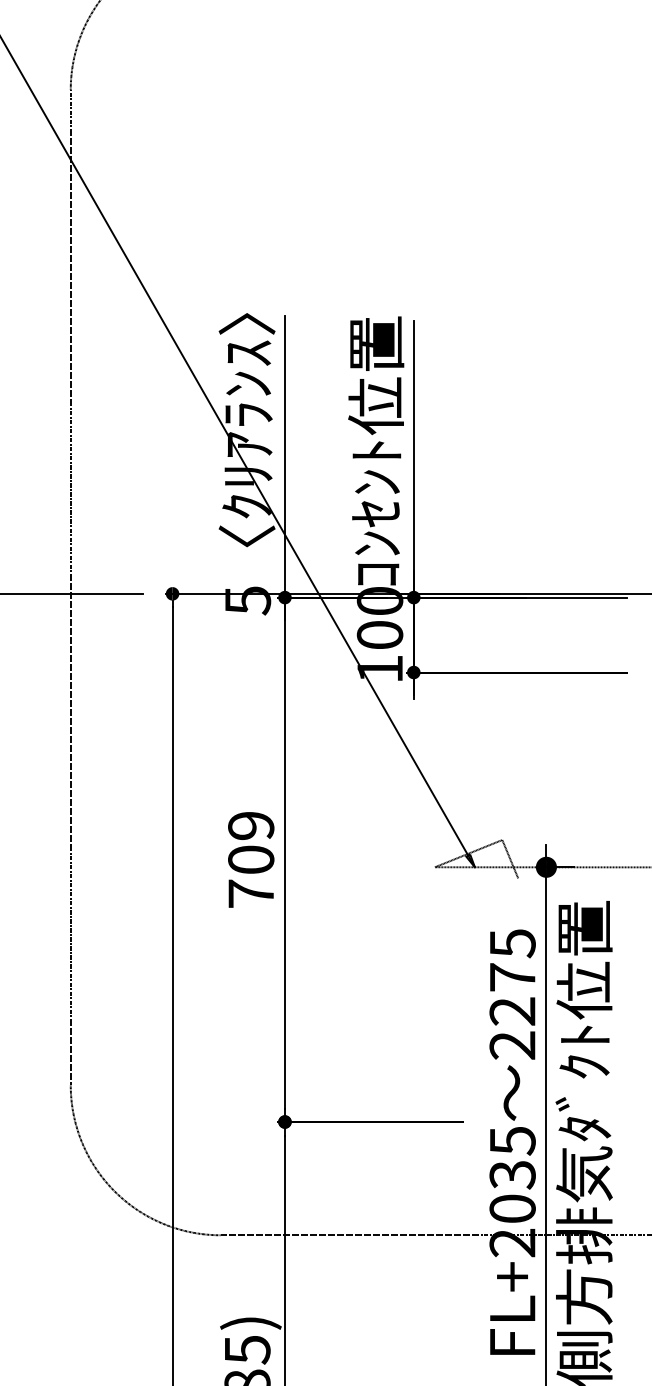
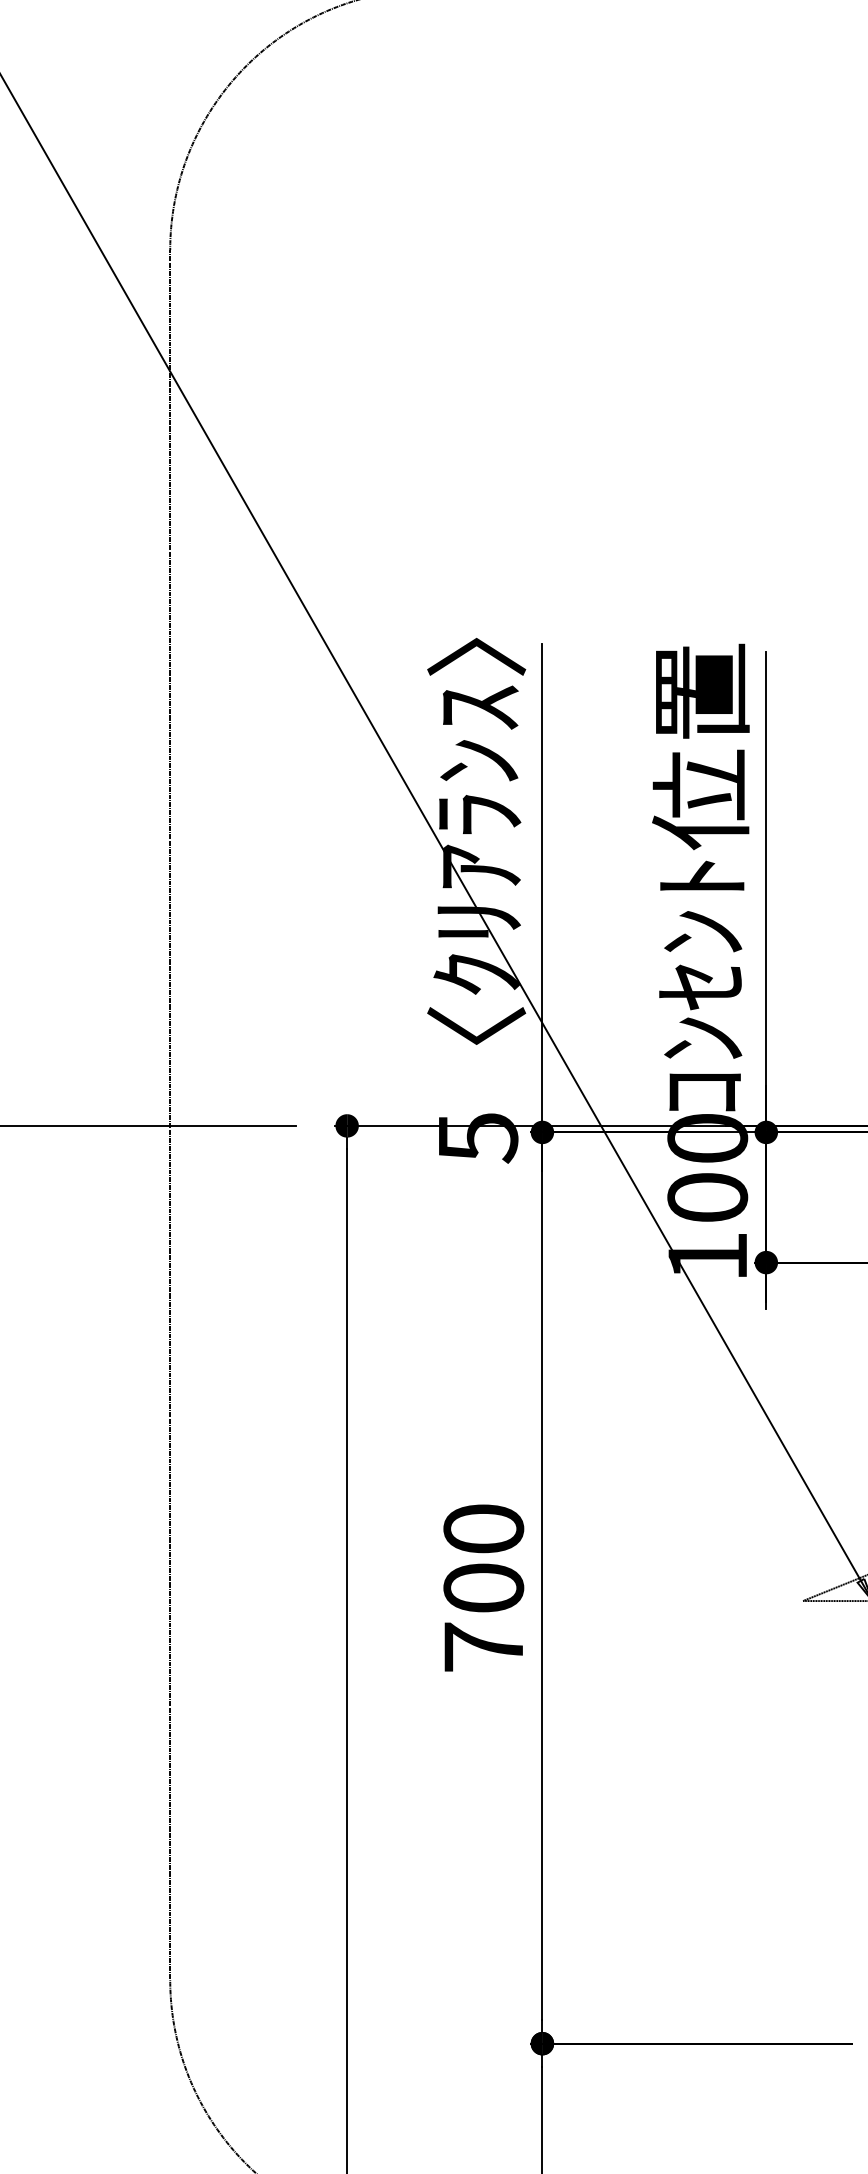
text: (251, 825) -> (484, 1528), 709 -> 700

